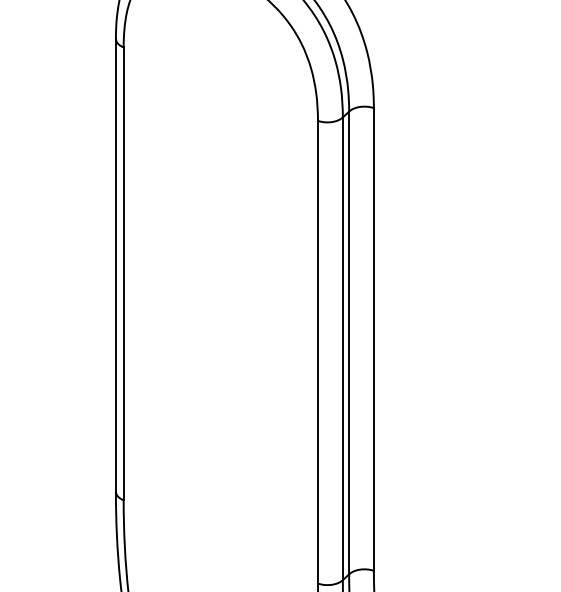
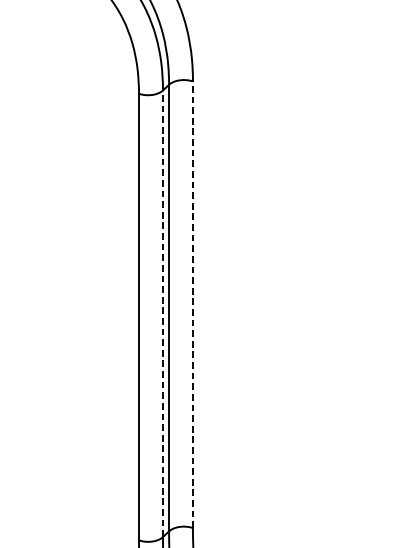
line: (373, 339) -> (192, 304), solid -> dashed
line: (342, 348) -> (162, 313), solid -> dashed

